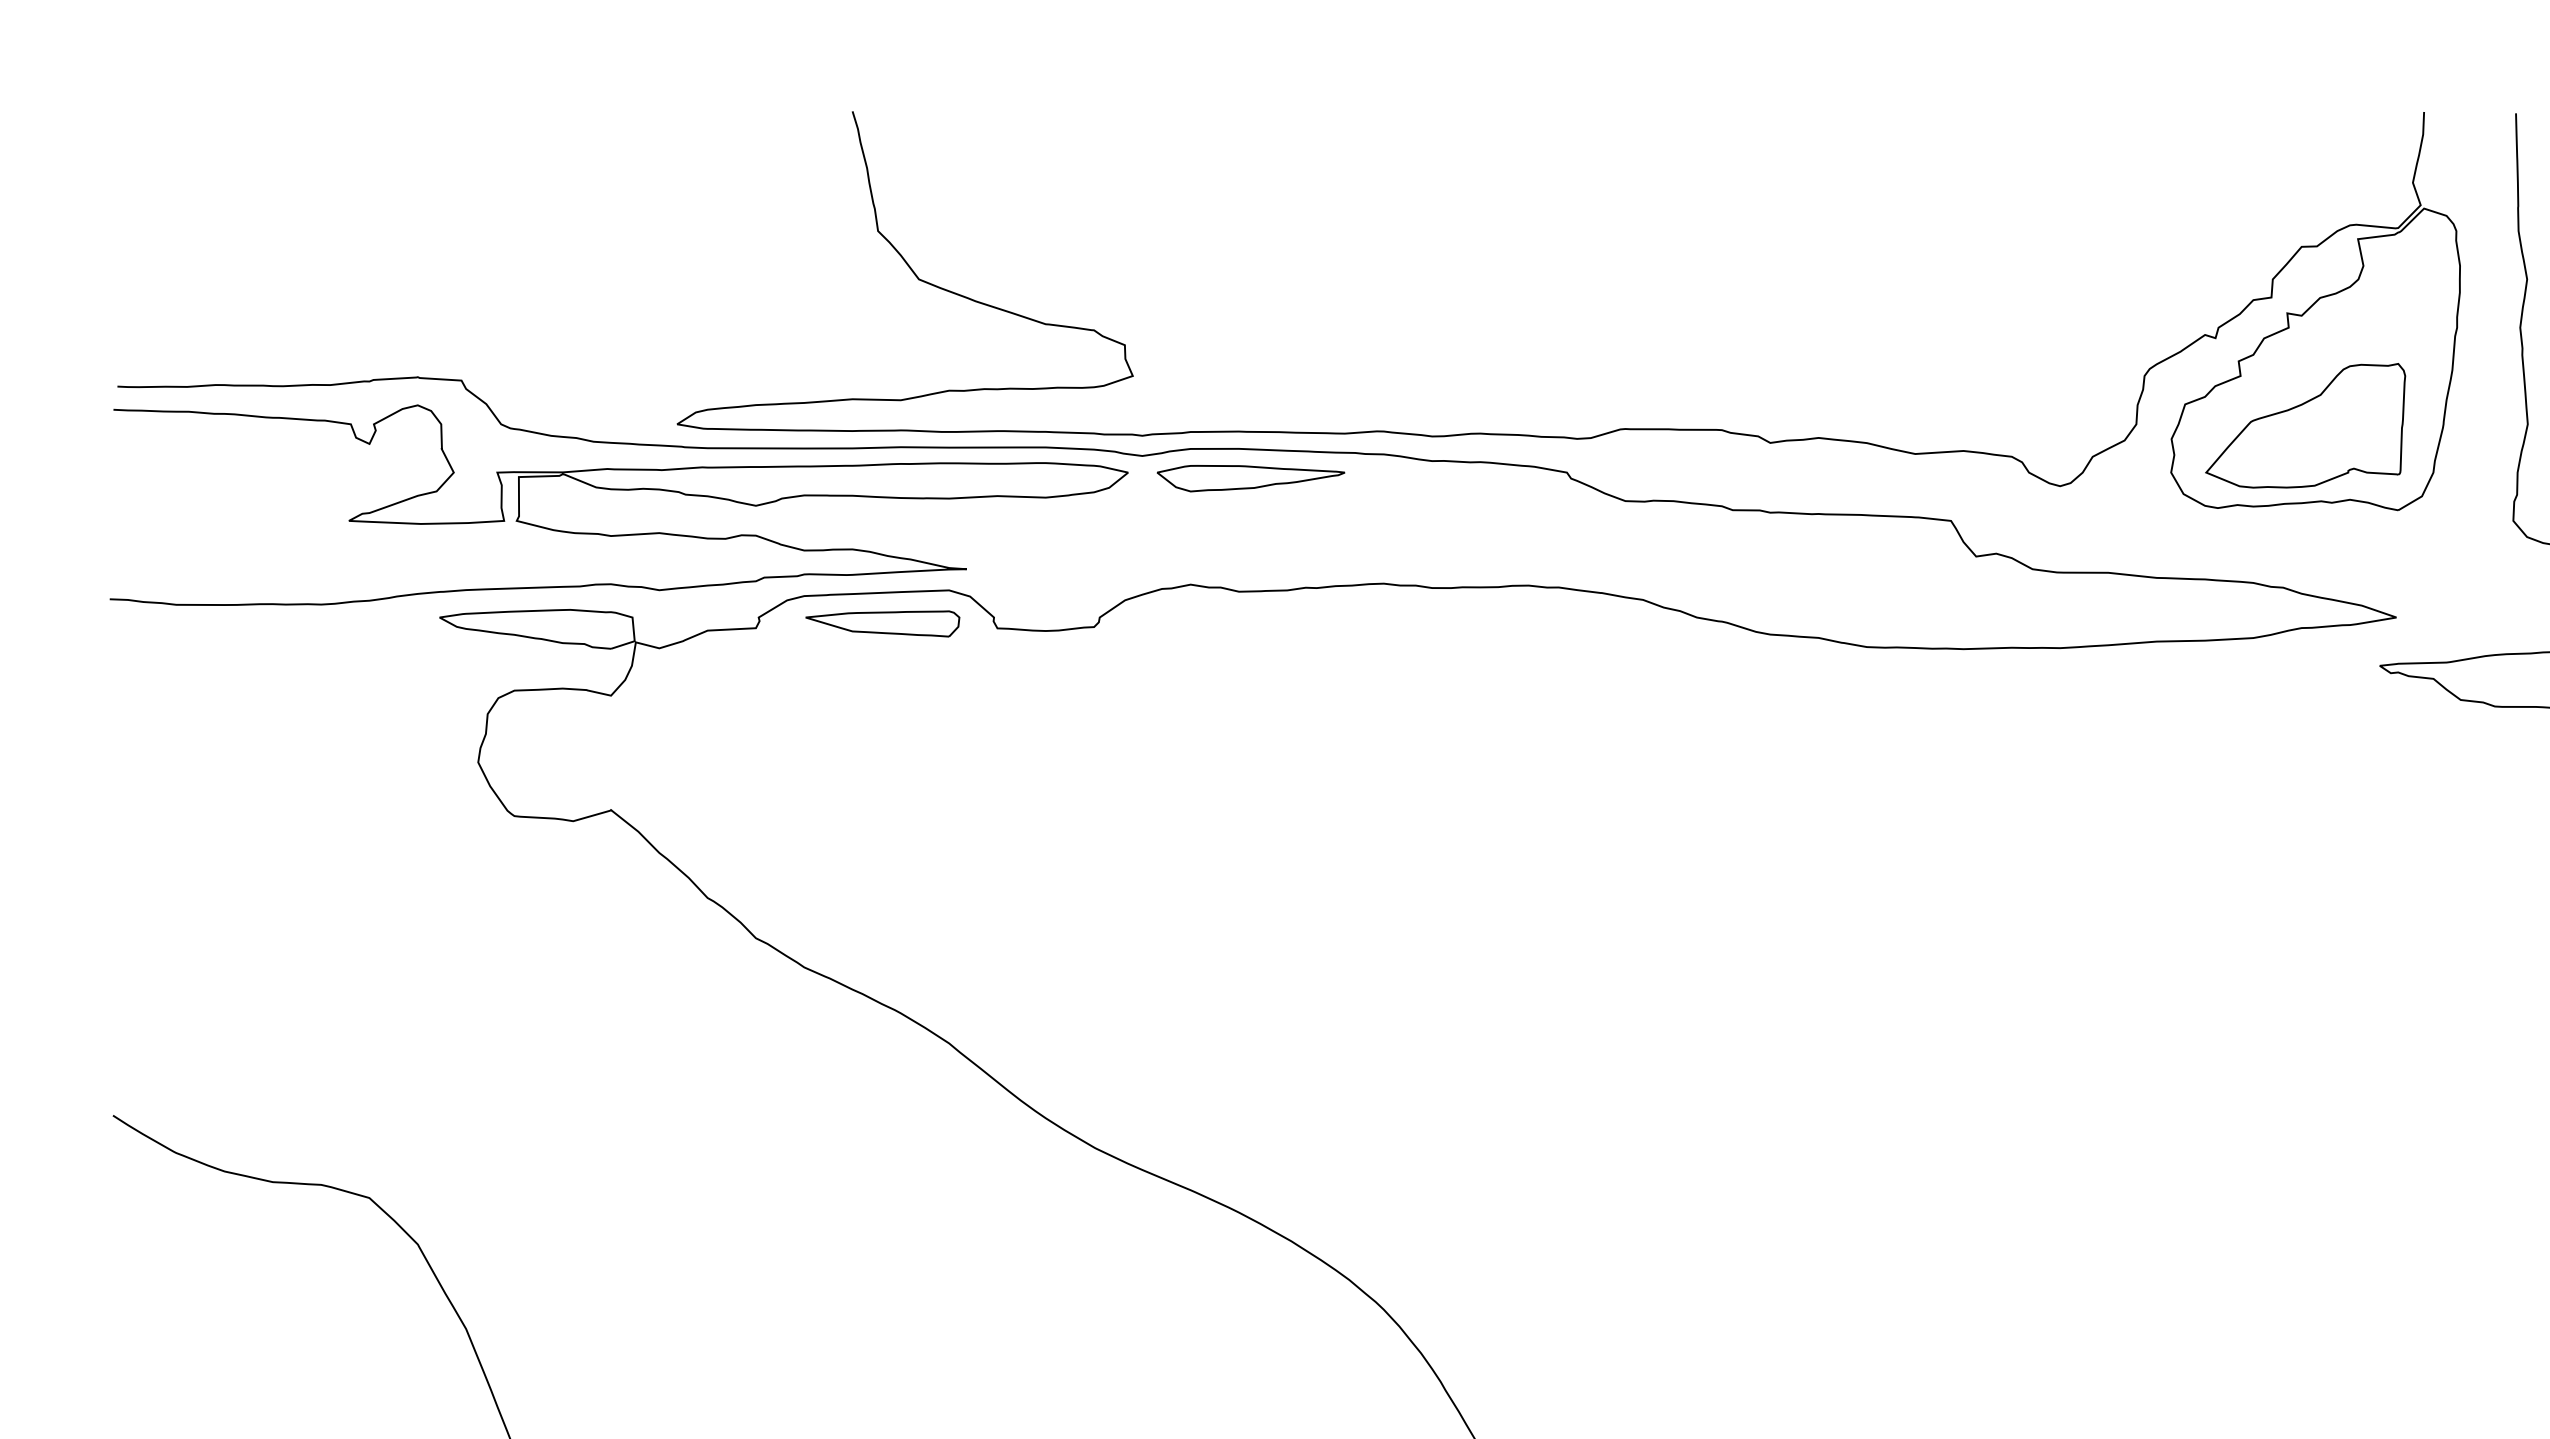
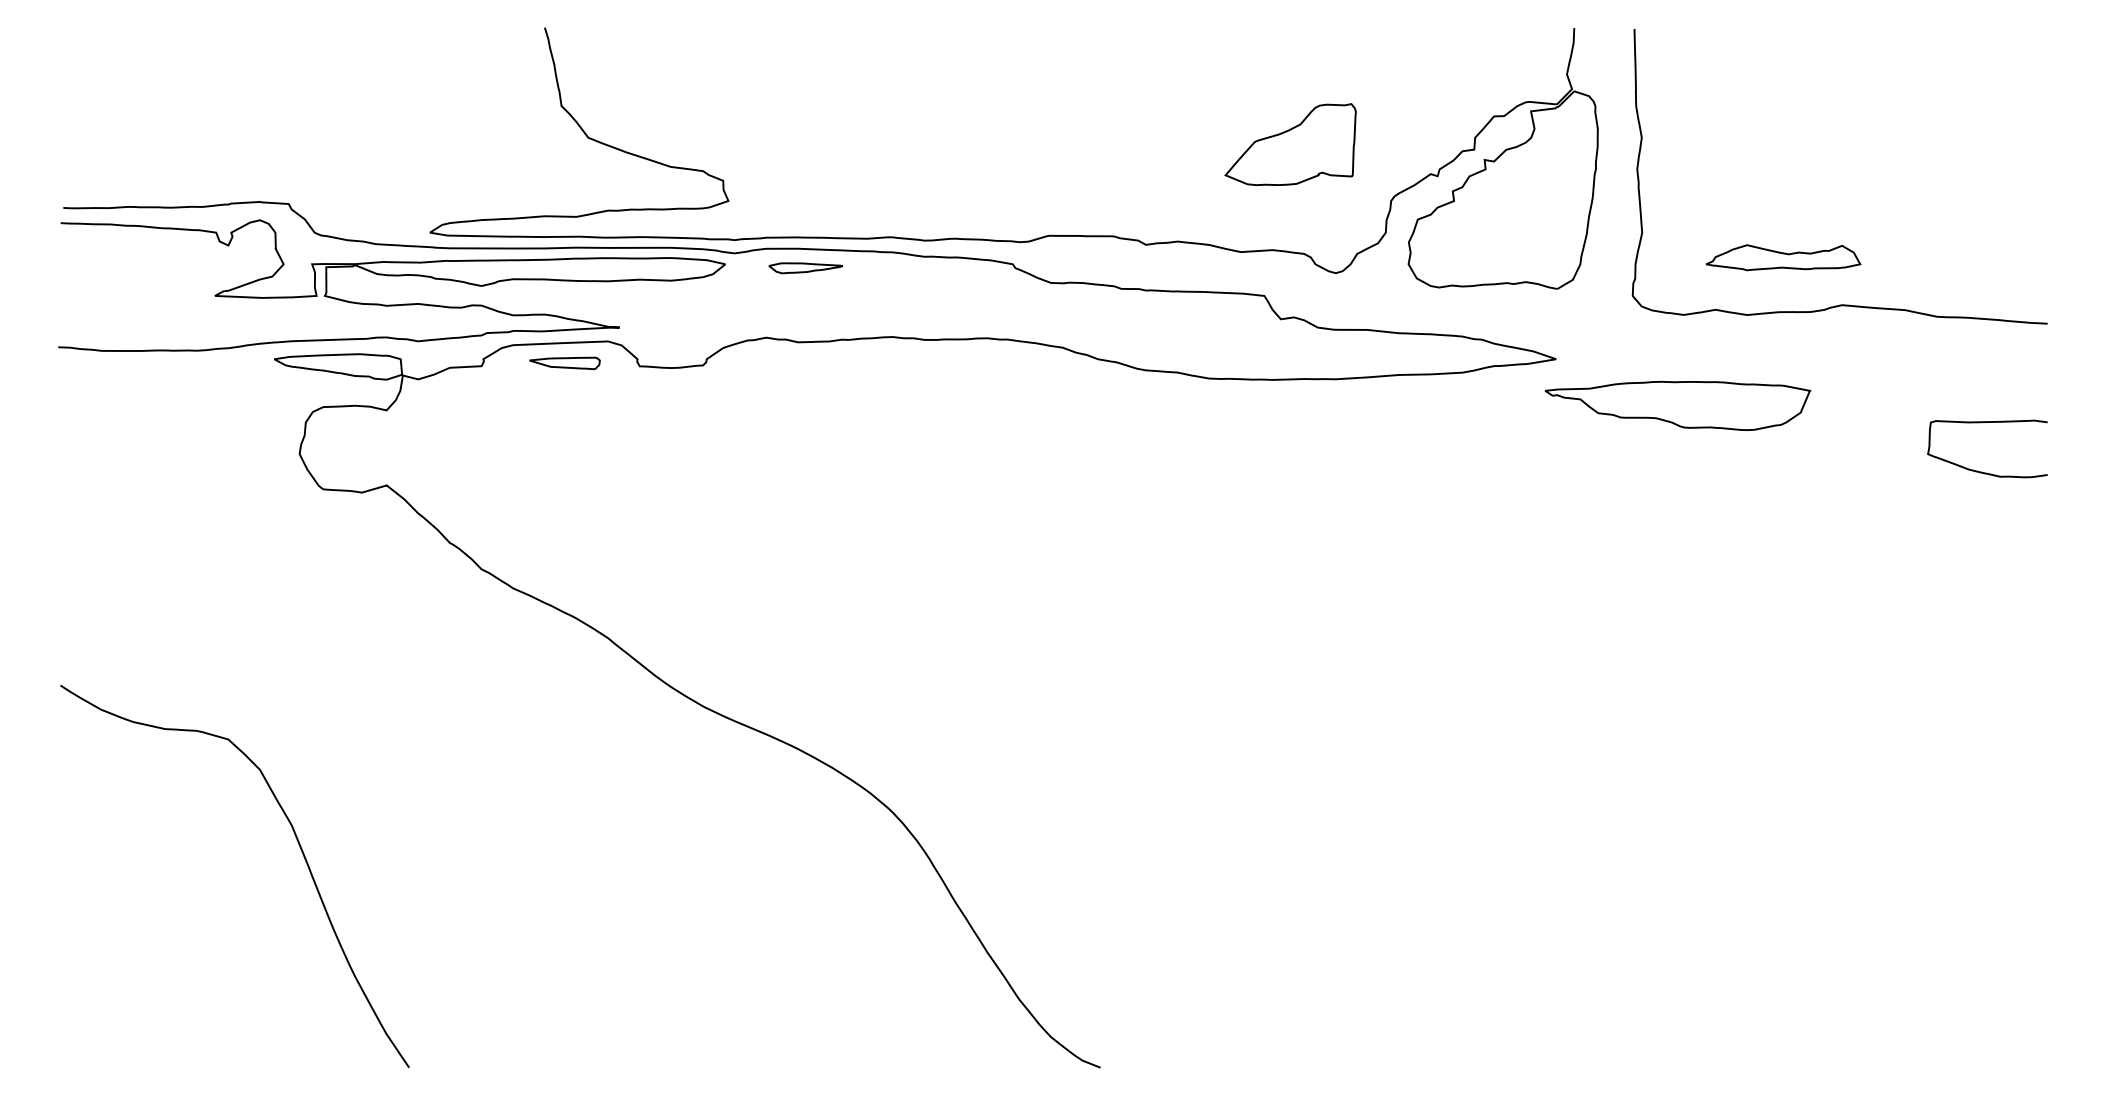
part: (2305, 425) -> (1290, 144), moved
part: (1250, 479) -> (805, 268), size x0.6
part: (882, 624) -> (564, 363), size x0.7

